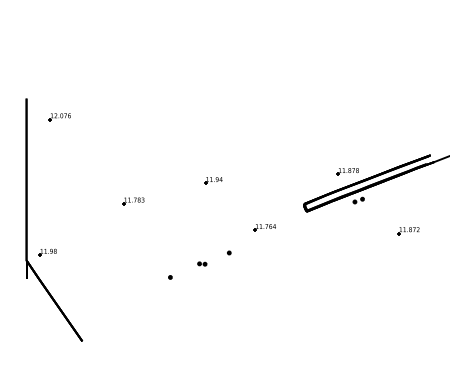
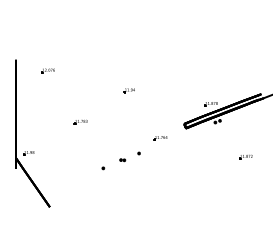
part: (58, 116) -> (47, 70), moved
part: (211, 180) -> (128, 90), moved
part: (407, 229) -> (245, 156), moved

